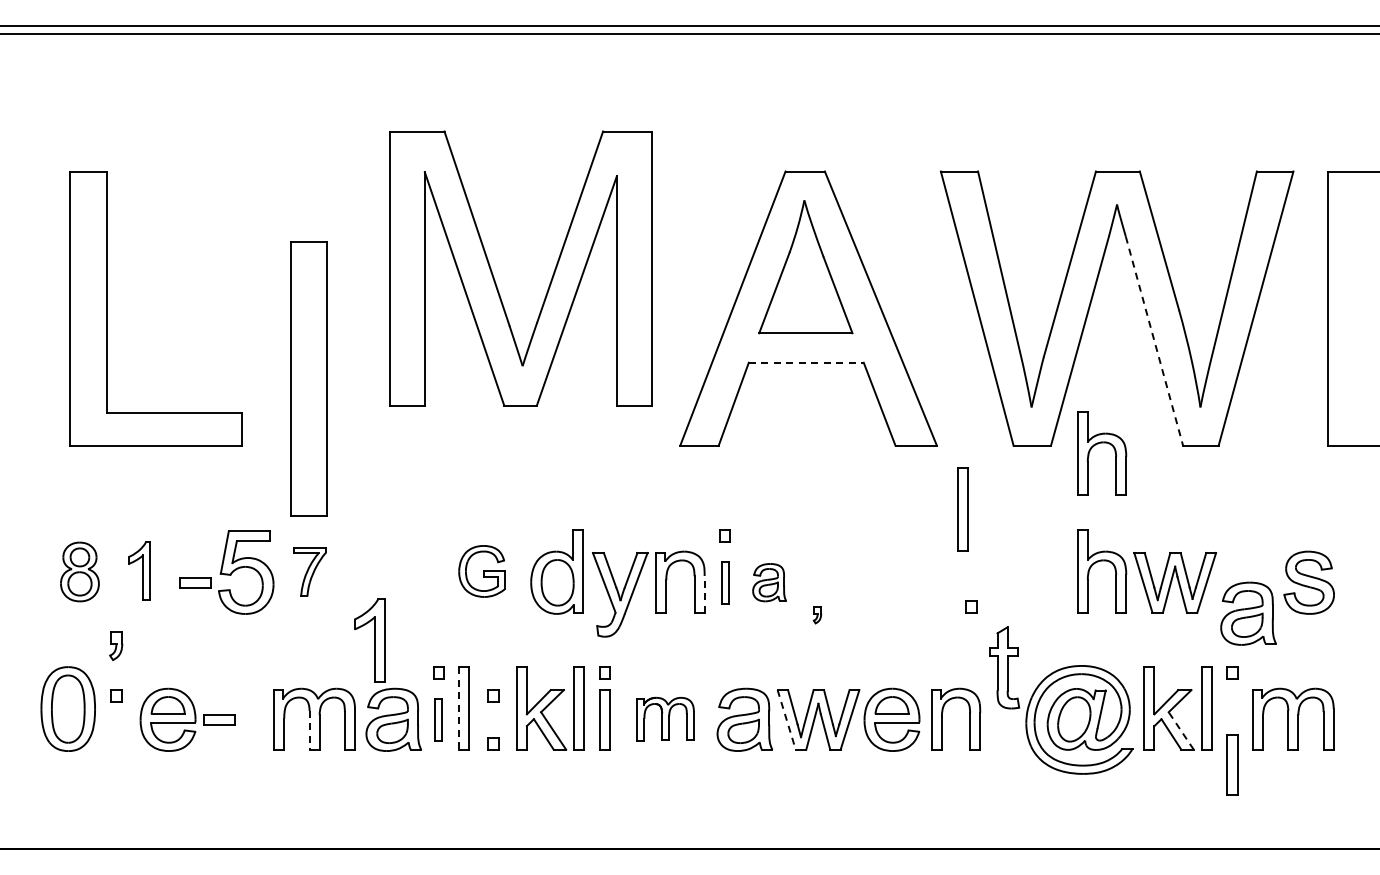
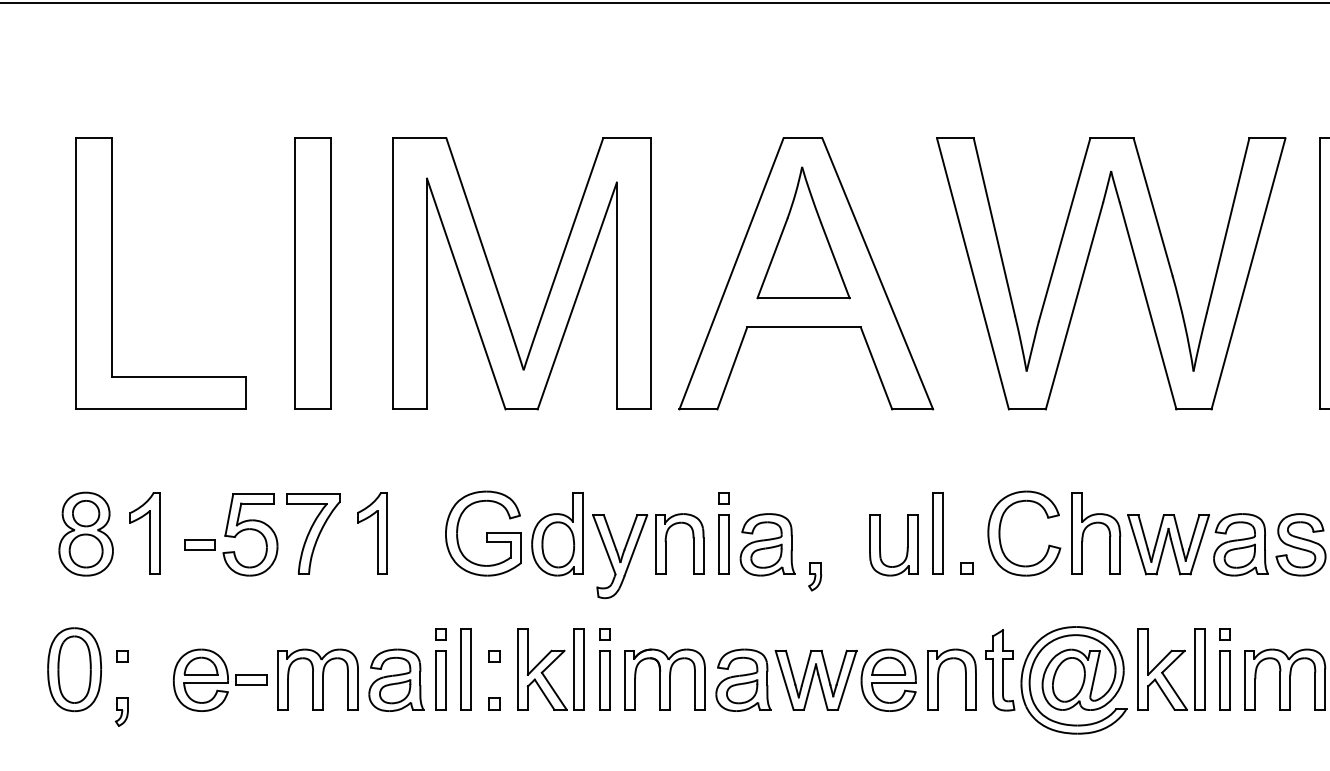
part: (494, 277) -> (495, 282), moved
line: (1154, 341) -> (1148, 306), dashed -> solid
line: (806, 362) -> (804, 327), dashed -> solid
part: (308, 378) -> (312, 273), moved
part: (1098, 444) -> (1092, 408), removed
part: (962, 509) -> (937, 533), moved
part: (1005, 567) -> (1000, 529), added
part: (79, 571) -> (85, 533), size x1.43
part: (139, 571) -> (145, 533), size x1.43
part: (310, 571) -> (314, 533), size x1.67
part: (481, 571) -> (483, 533), size x1.67
part: (724, 582) -> (723, 544), size x1.43
part: (769, 582) -> (767, 544), size x1.67
part: (884, 586) -> (881, 548), added
line: (704, 593) -> (703, 555), dashed -> solid
part: (1248, 613) -> (1241, 544), moved
part: (817, 614) -> (815, 576), size x1.67
part: (369, 640) -> (372, 533), moved
part: (116, 645) -> (122, 711), moved
part: (1004, 667) -> (999, 670), moved
line: (459, 709) -> (461, 670), dashed -> solid
part: (665, 718) -> (664, 678), size x1.43
part: (187, 719) -> (220, 679), moved
part: (438, 719) -> (440, 679), size x1.43
line: (786, 720) -> (784, 680), dashed -> solid
line: (309, 730) -> (313, 690), dashed -> solid
line: (1181, 730) -> (1174, 690), dashed -> solid
part: (1232, 764) -> (1225, 679), moved

